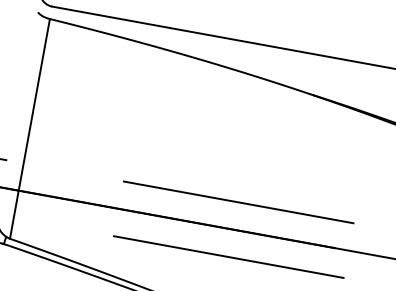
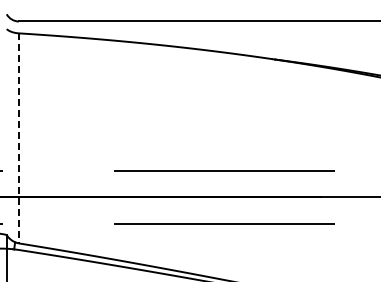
line: (29, 128) -> (18, 138), solid -> dashed

